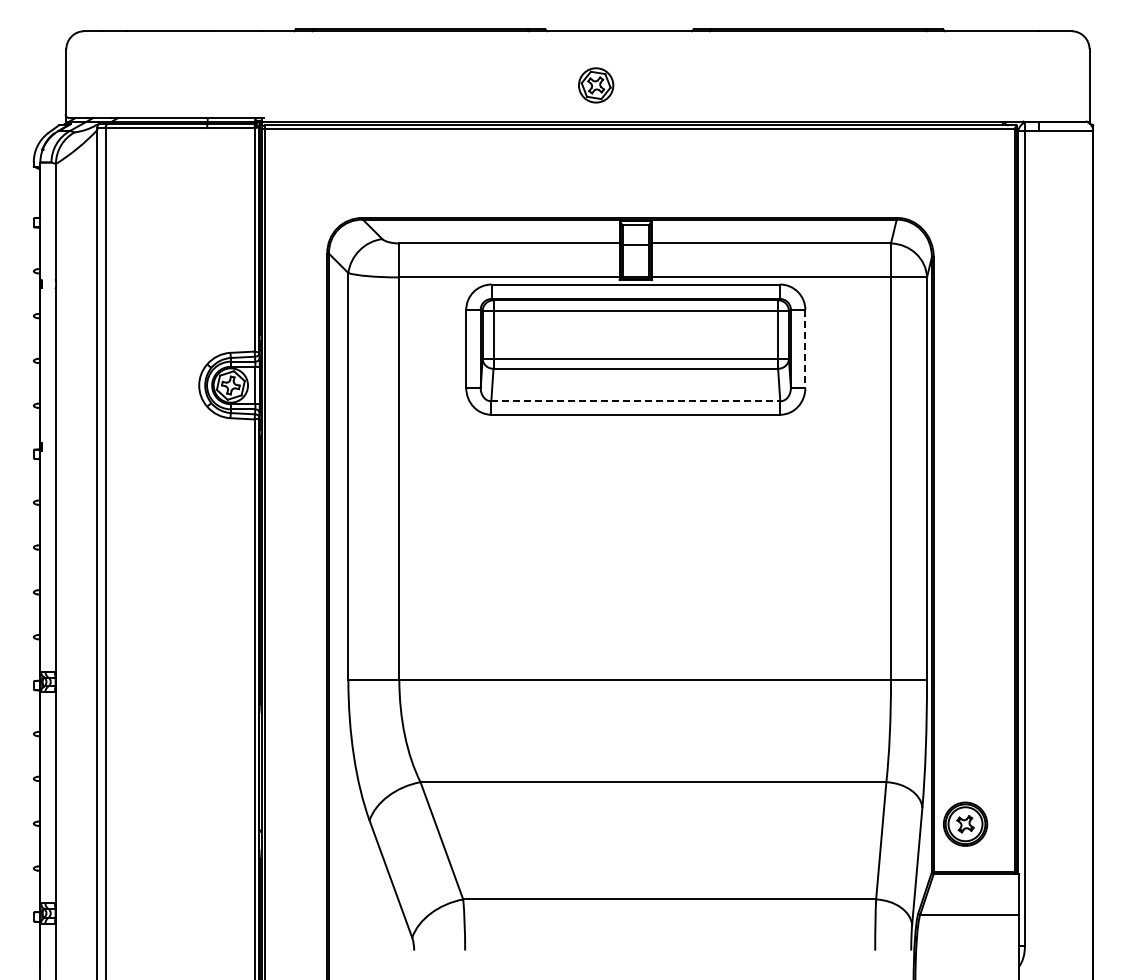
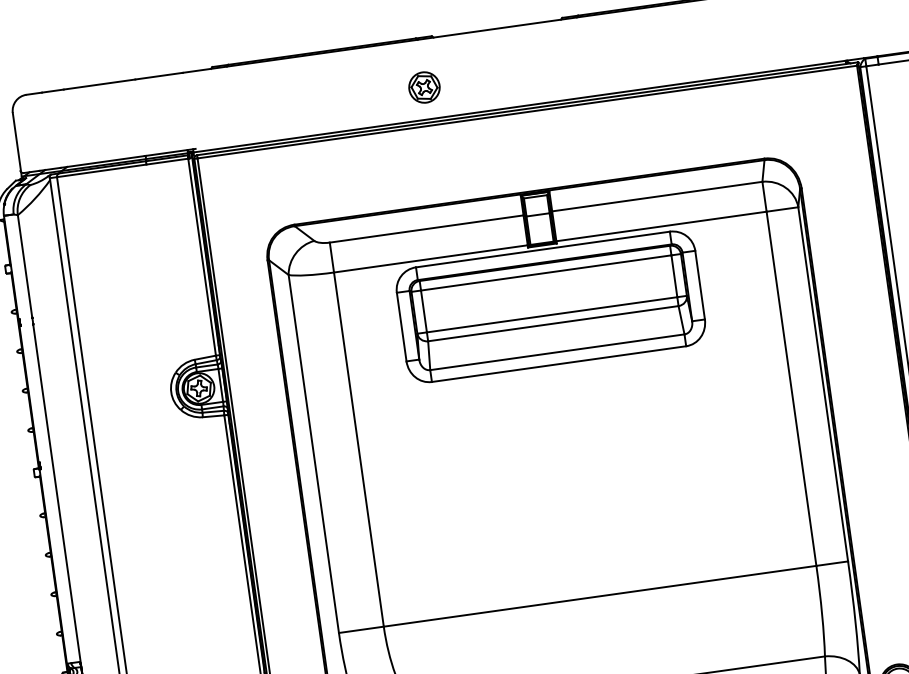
part: (596, 85) -> (424, 87), moved
line: (805, 349) -> (700, 285), dashed -> solid
line: (636, 401) -> (558, 352), dashed -> solid

